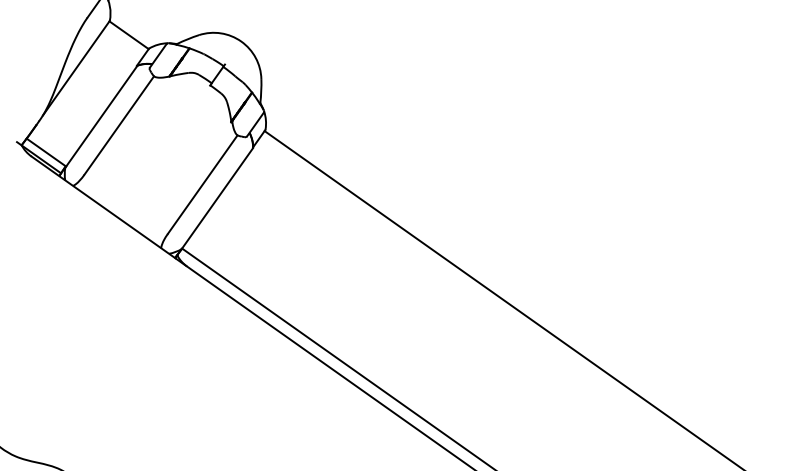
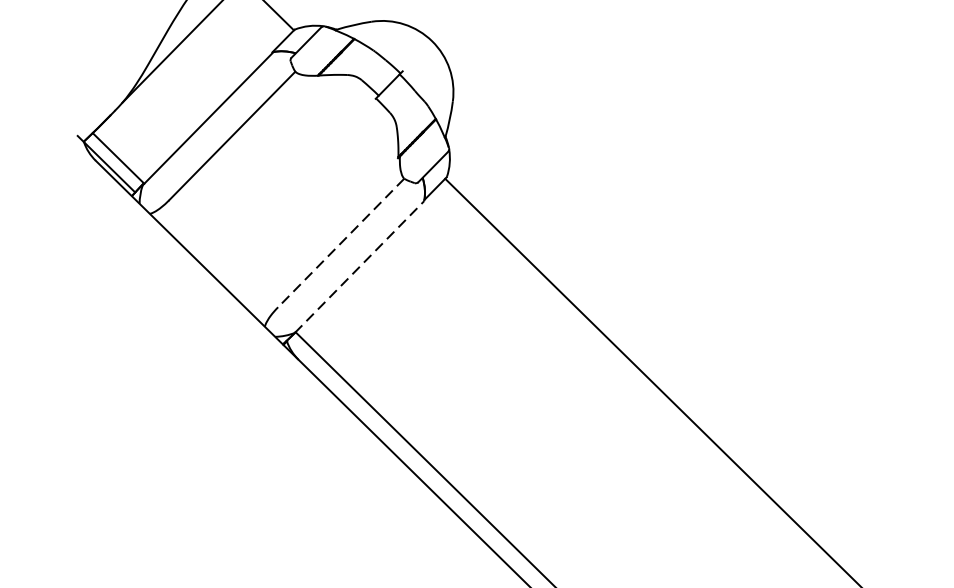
line: (202, 185) -> (340, 244), solid -> dashed
line: (217, 198) -> (359, 266), solid -> dashed

